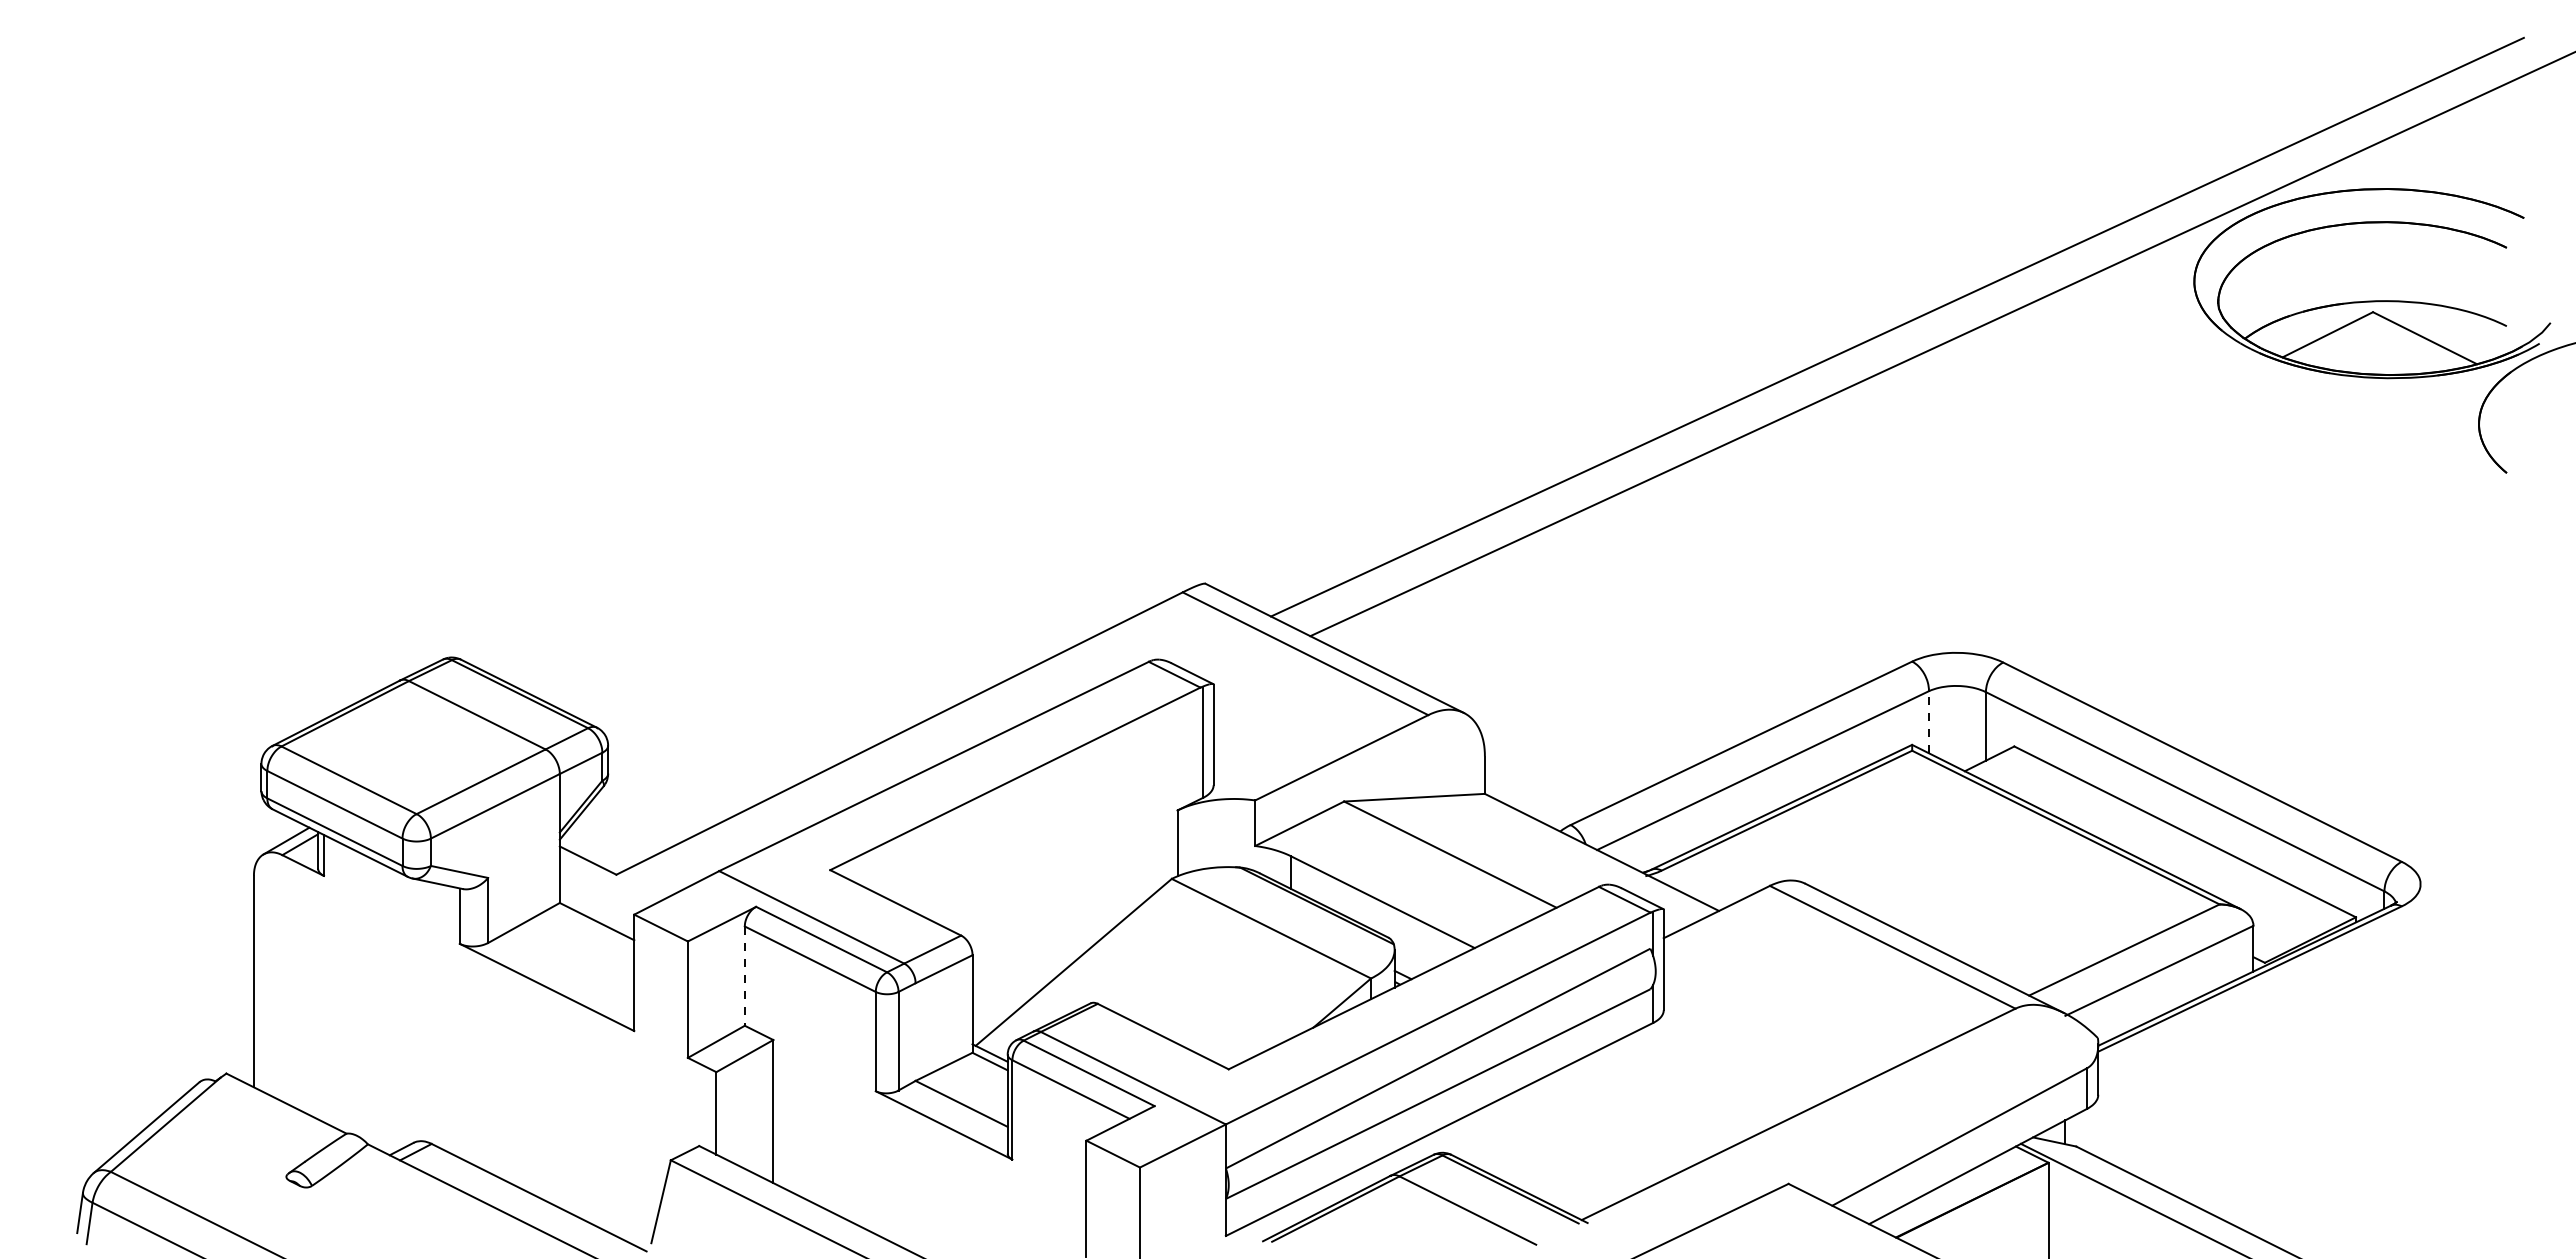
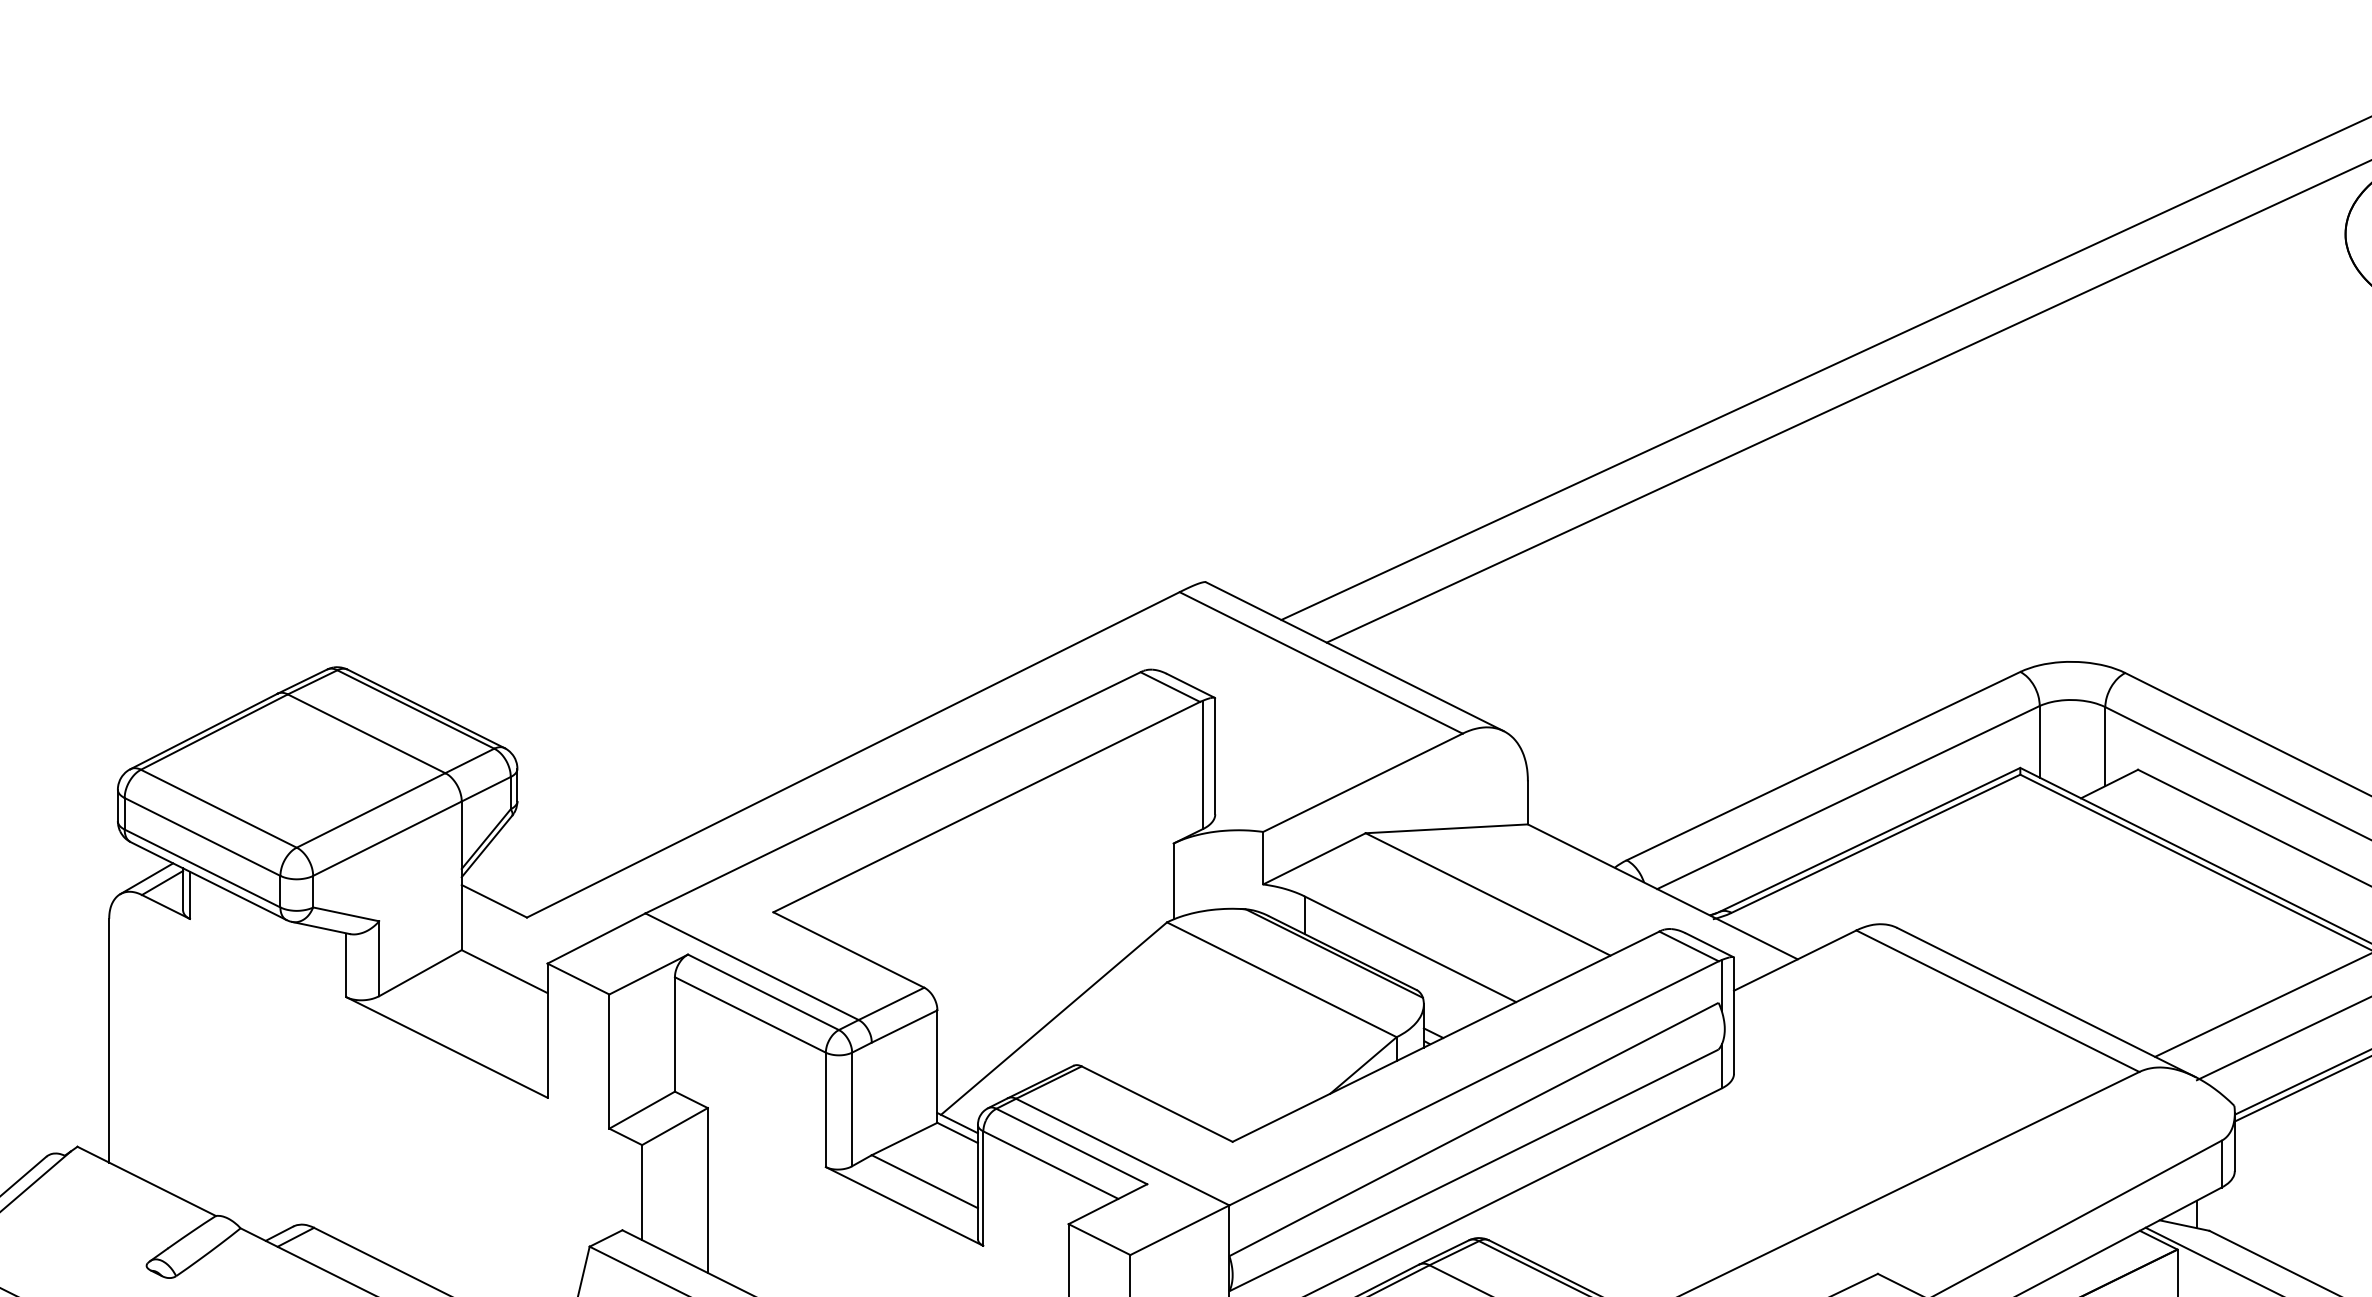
line: (1929, 721) -> (2040, 740), dashed -> solid
line: (744, 976) -> (674, 1034), dashed -> solid

